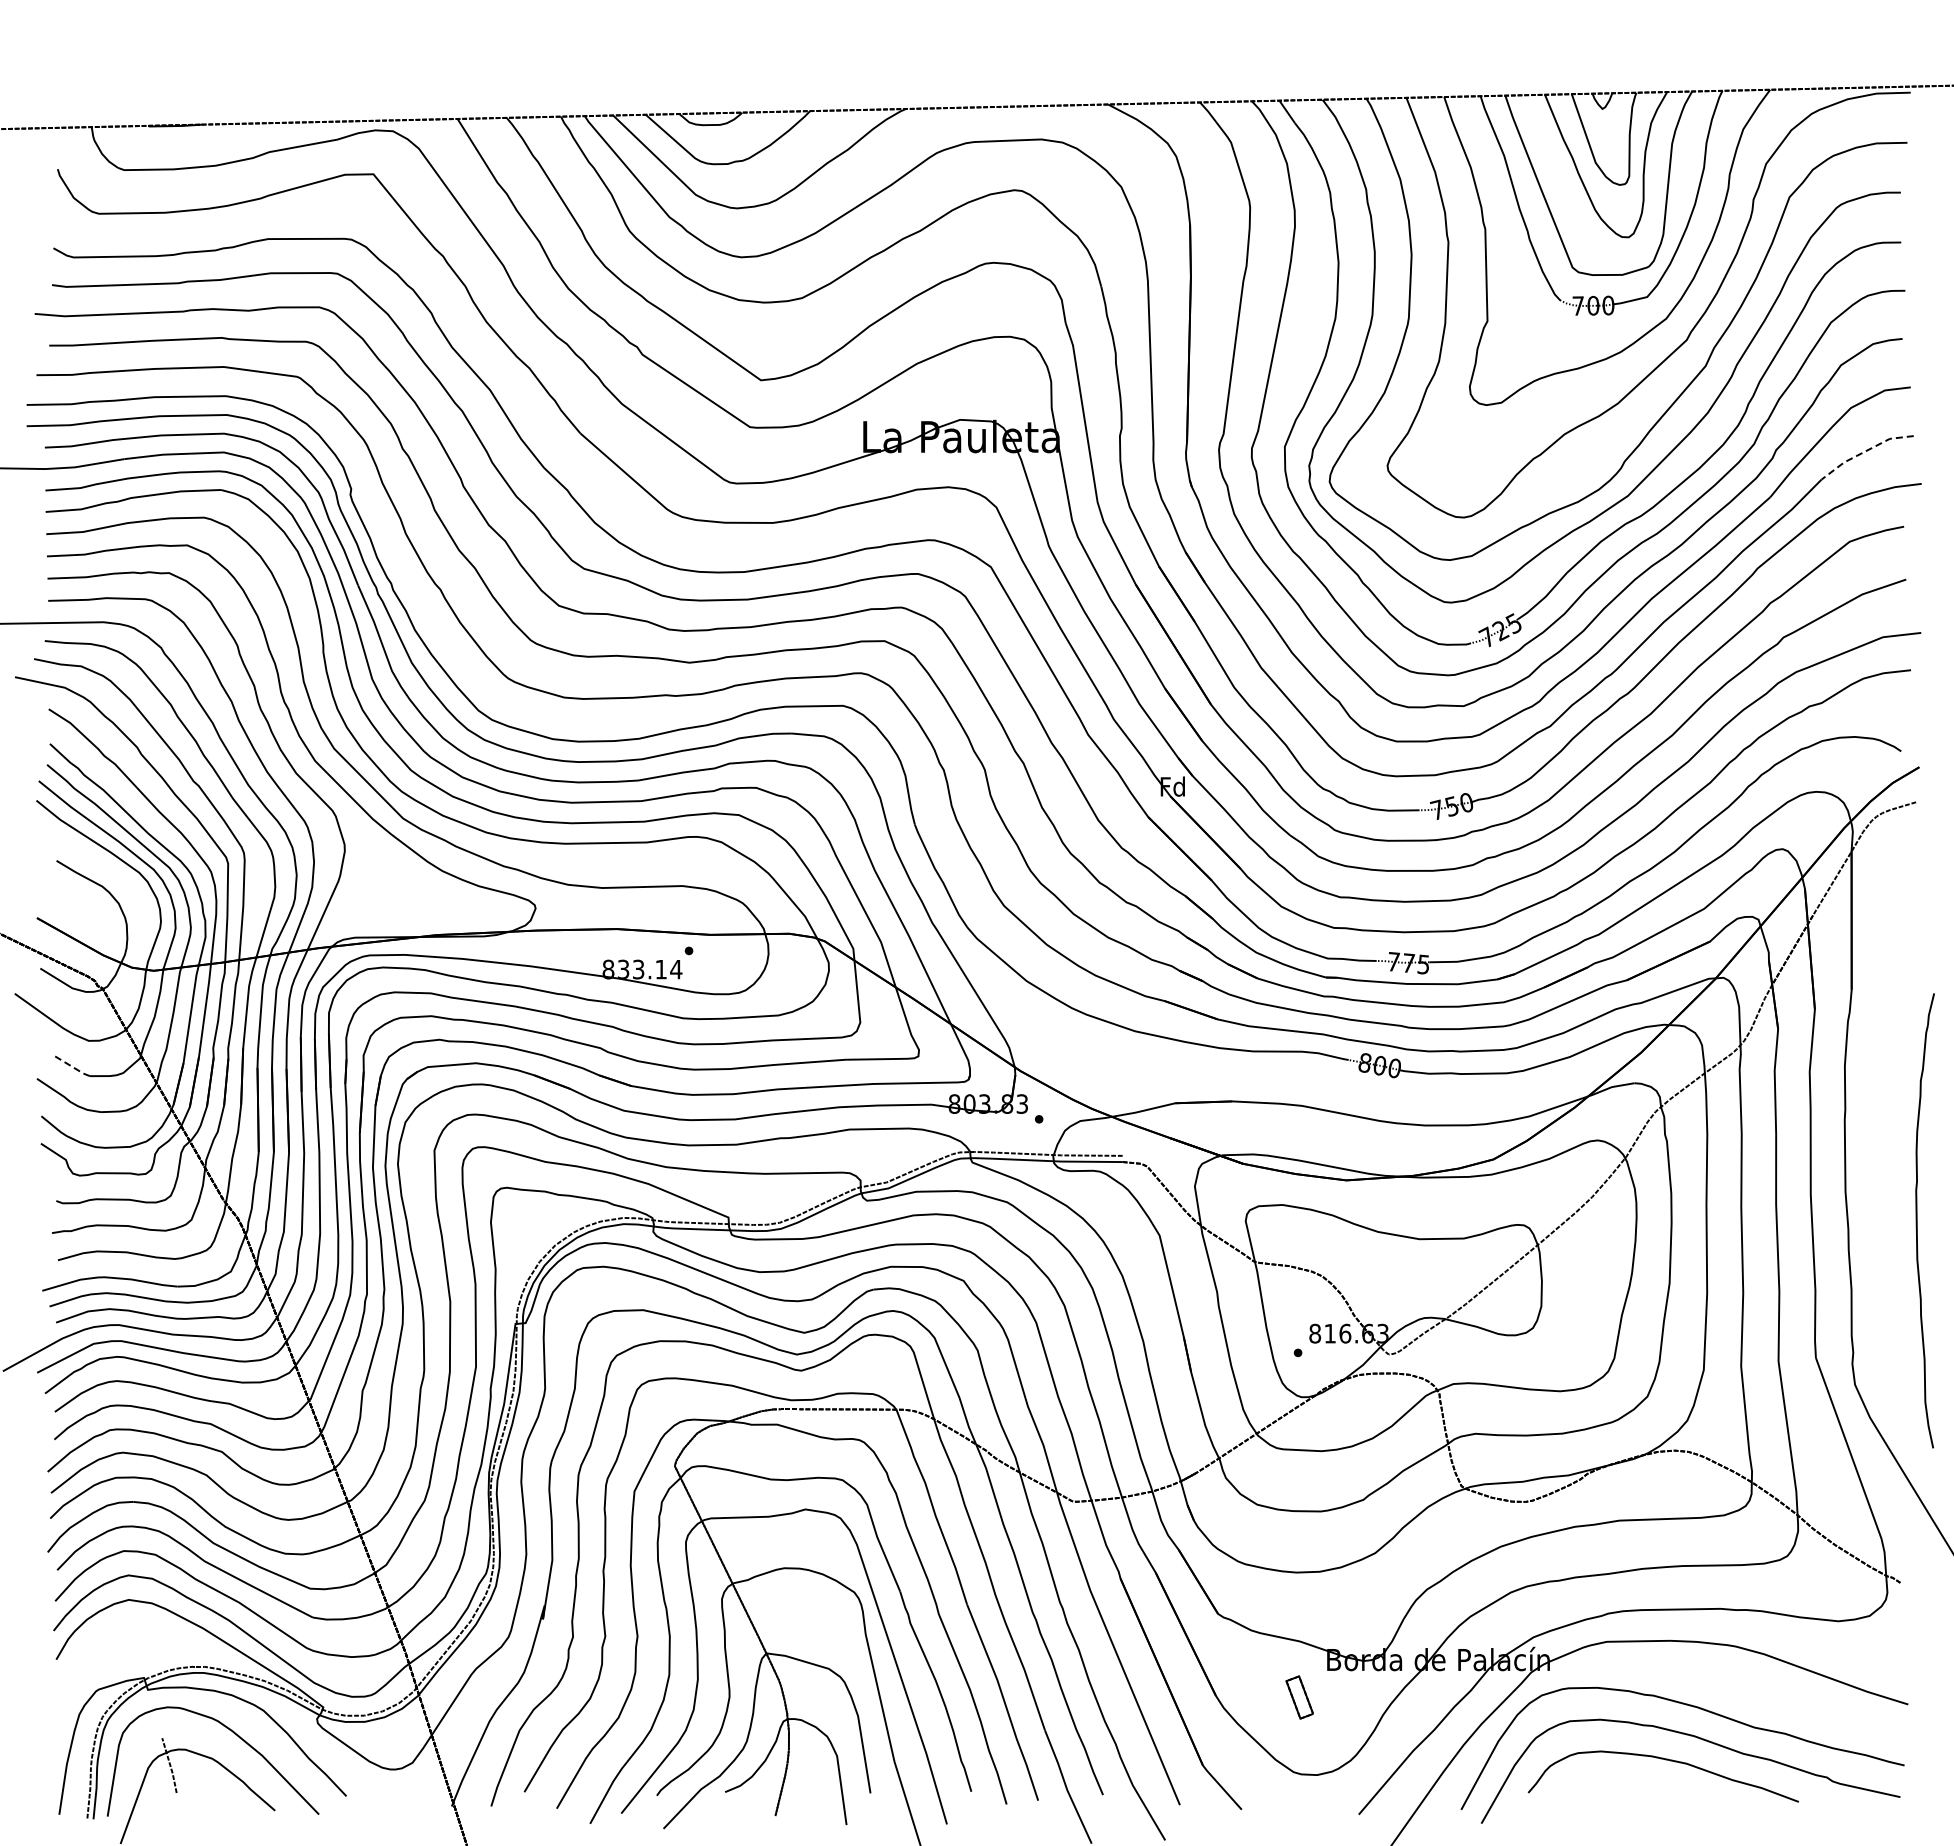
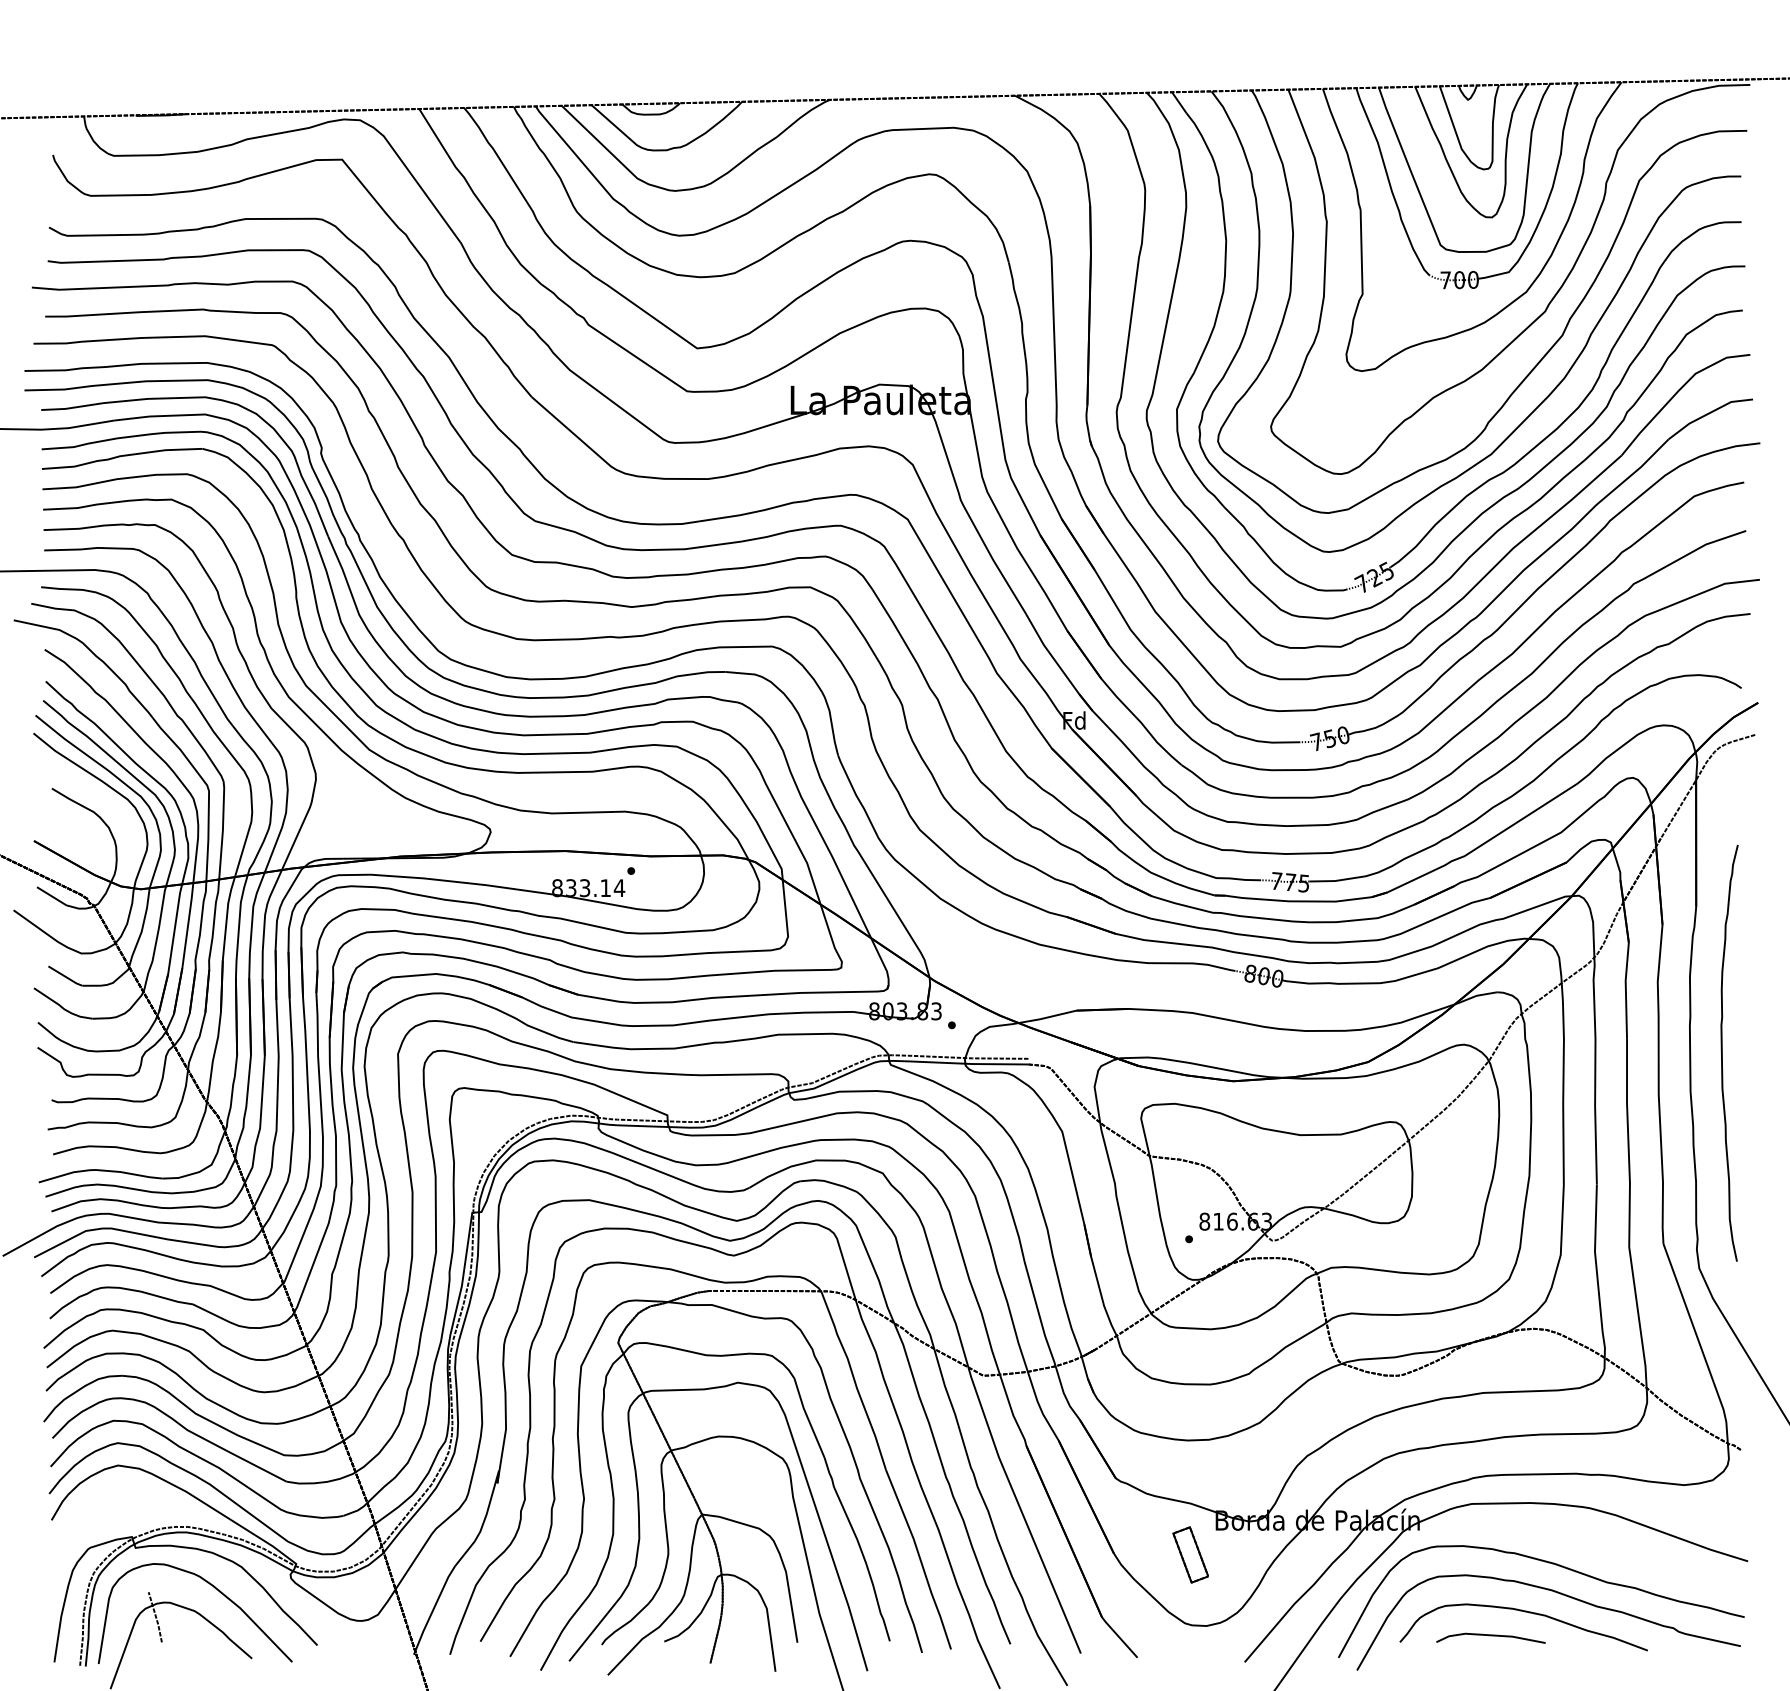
line: (1865, 451) -> (1708, 413), dashed -> solid
line: (71, 1066) -> (65, 976), dashed -> solid
part: (1917, 1220) -> (1722, 1052), moved
part: (1299, 1697) -> (1190, 1554), size x1.43
line: (1627, 1786) -> (1490, 1636), added

